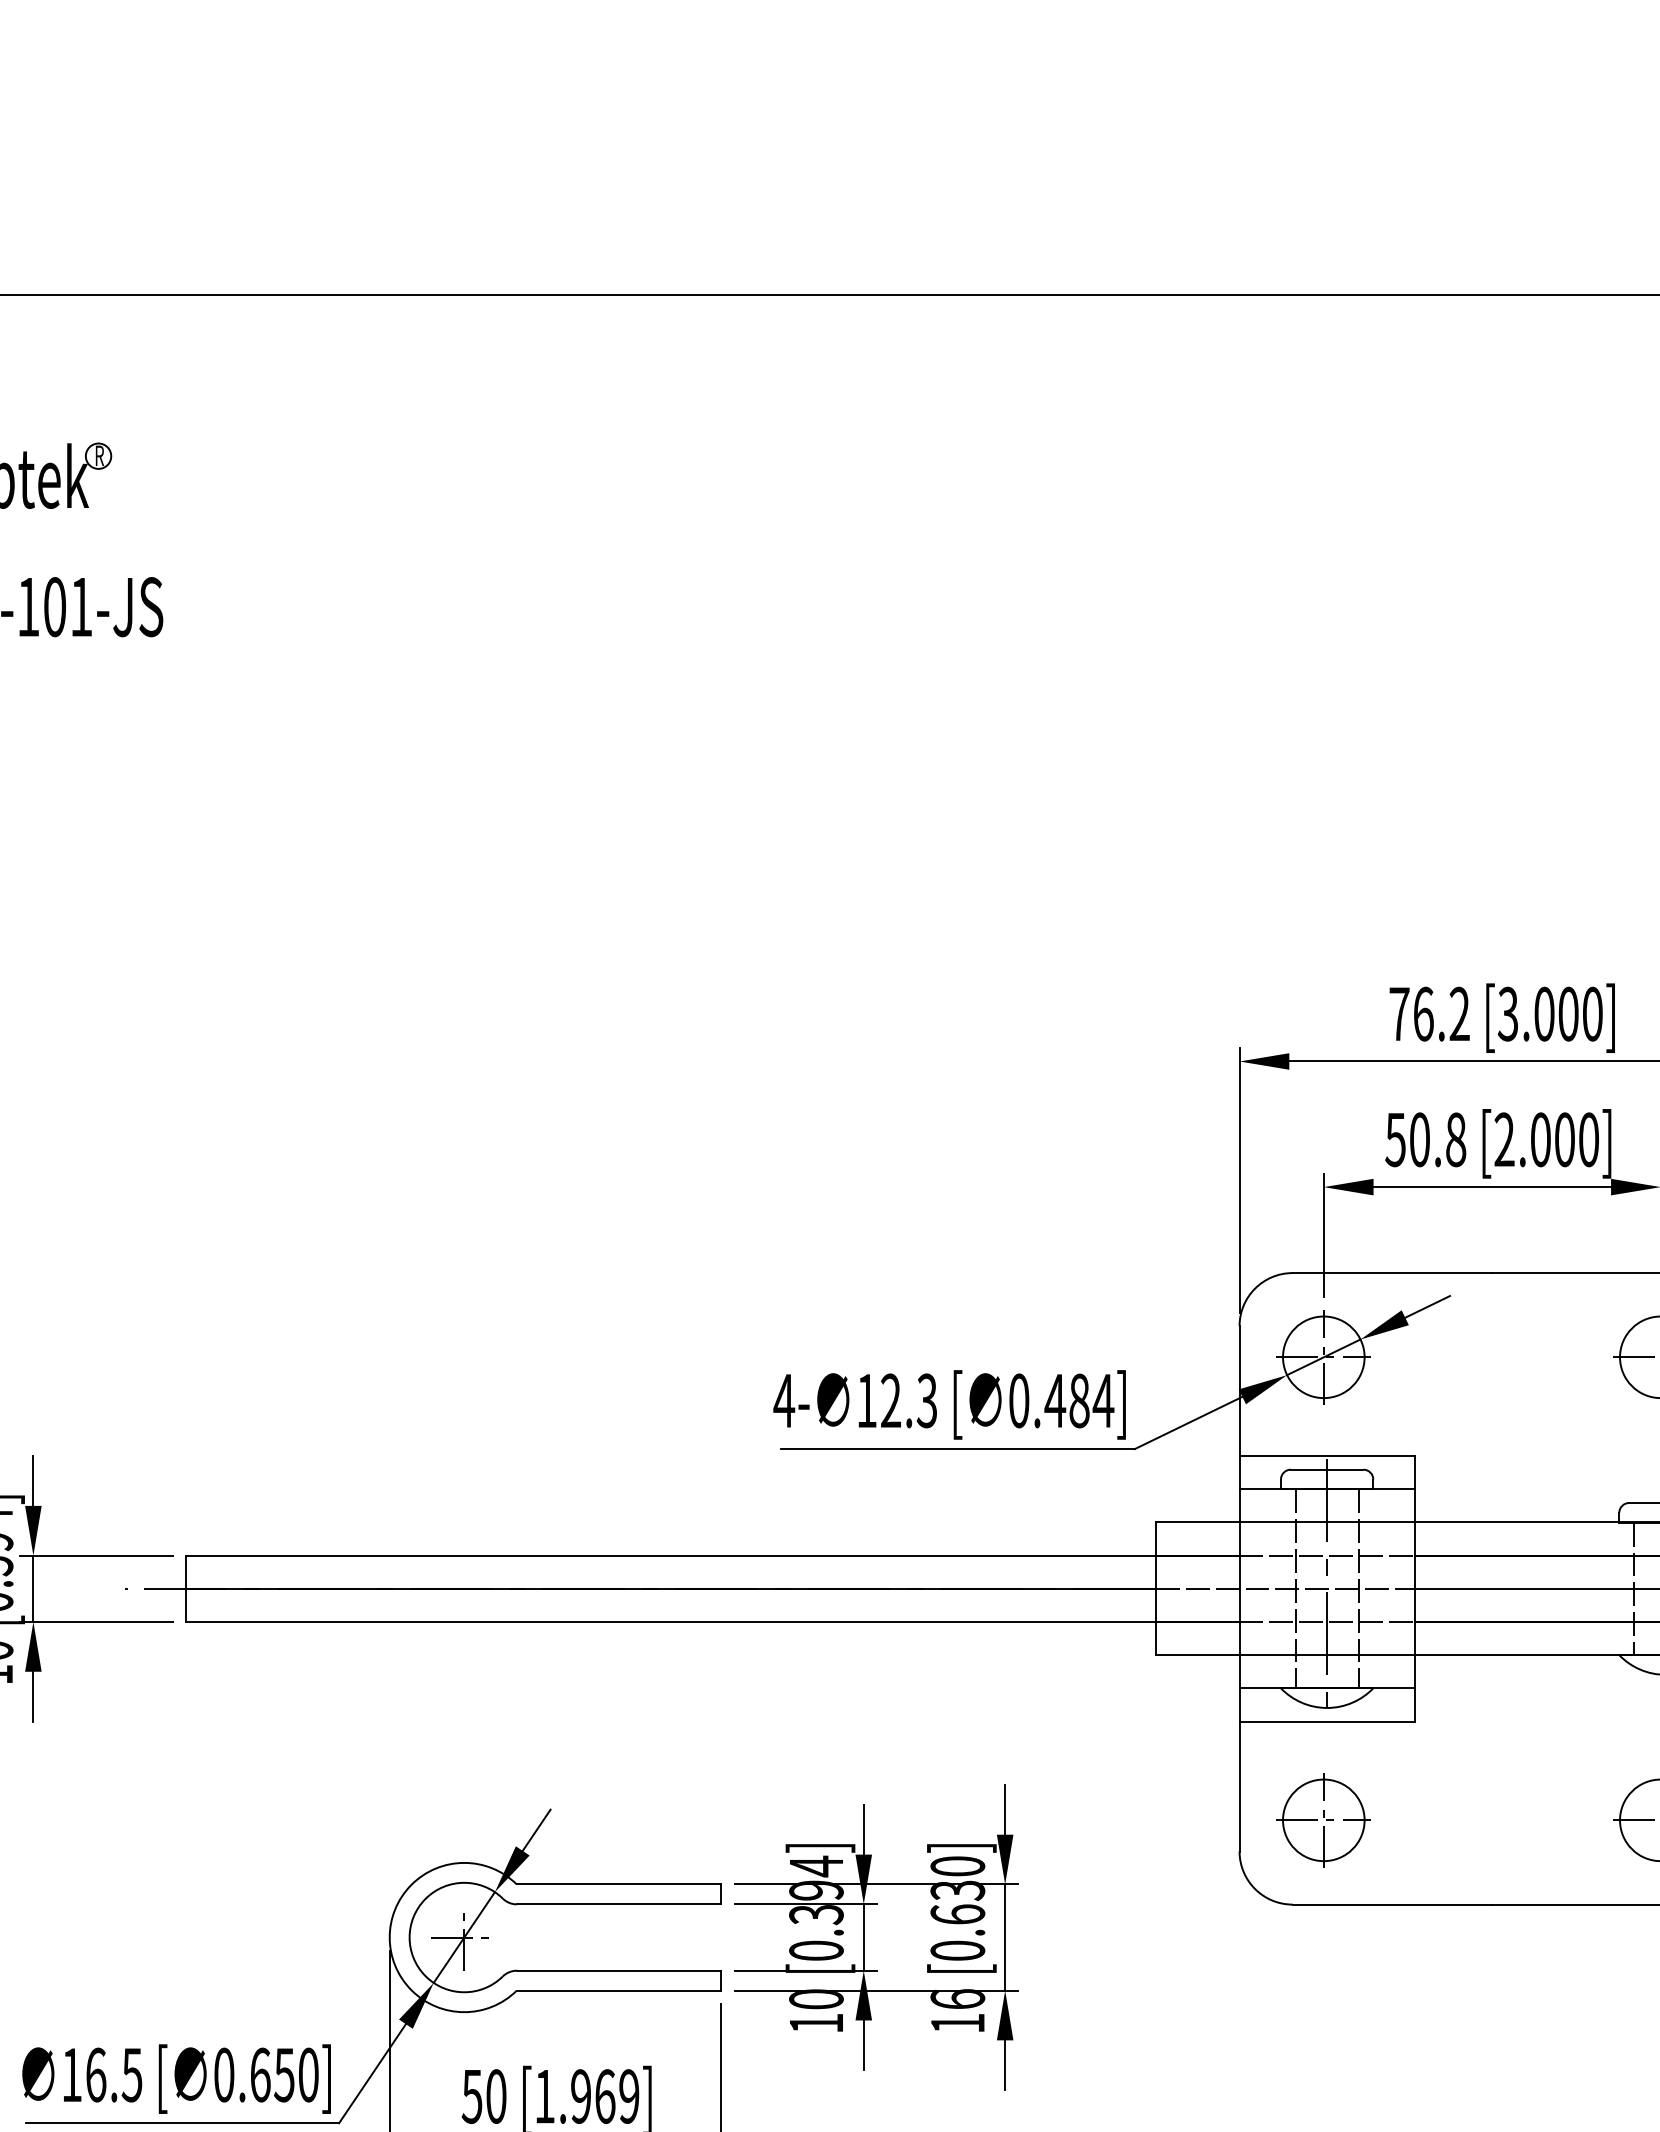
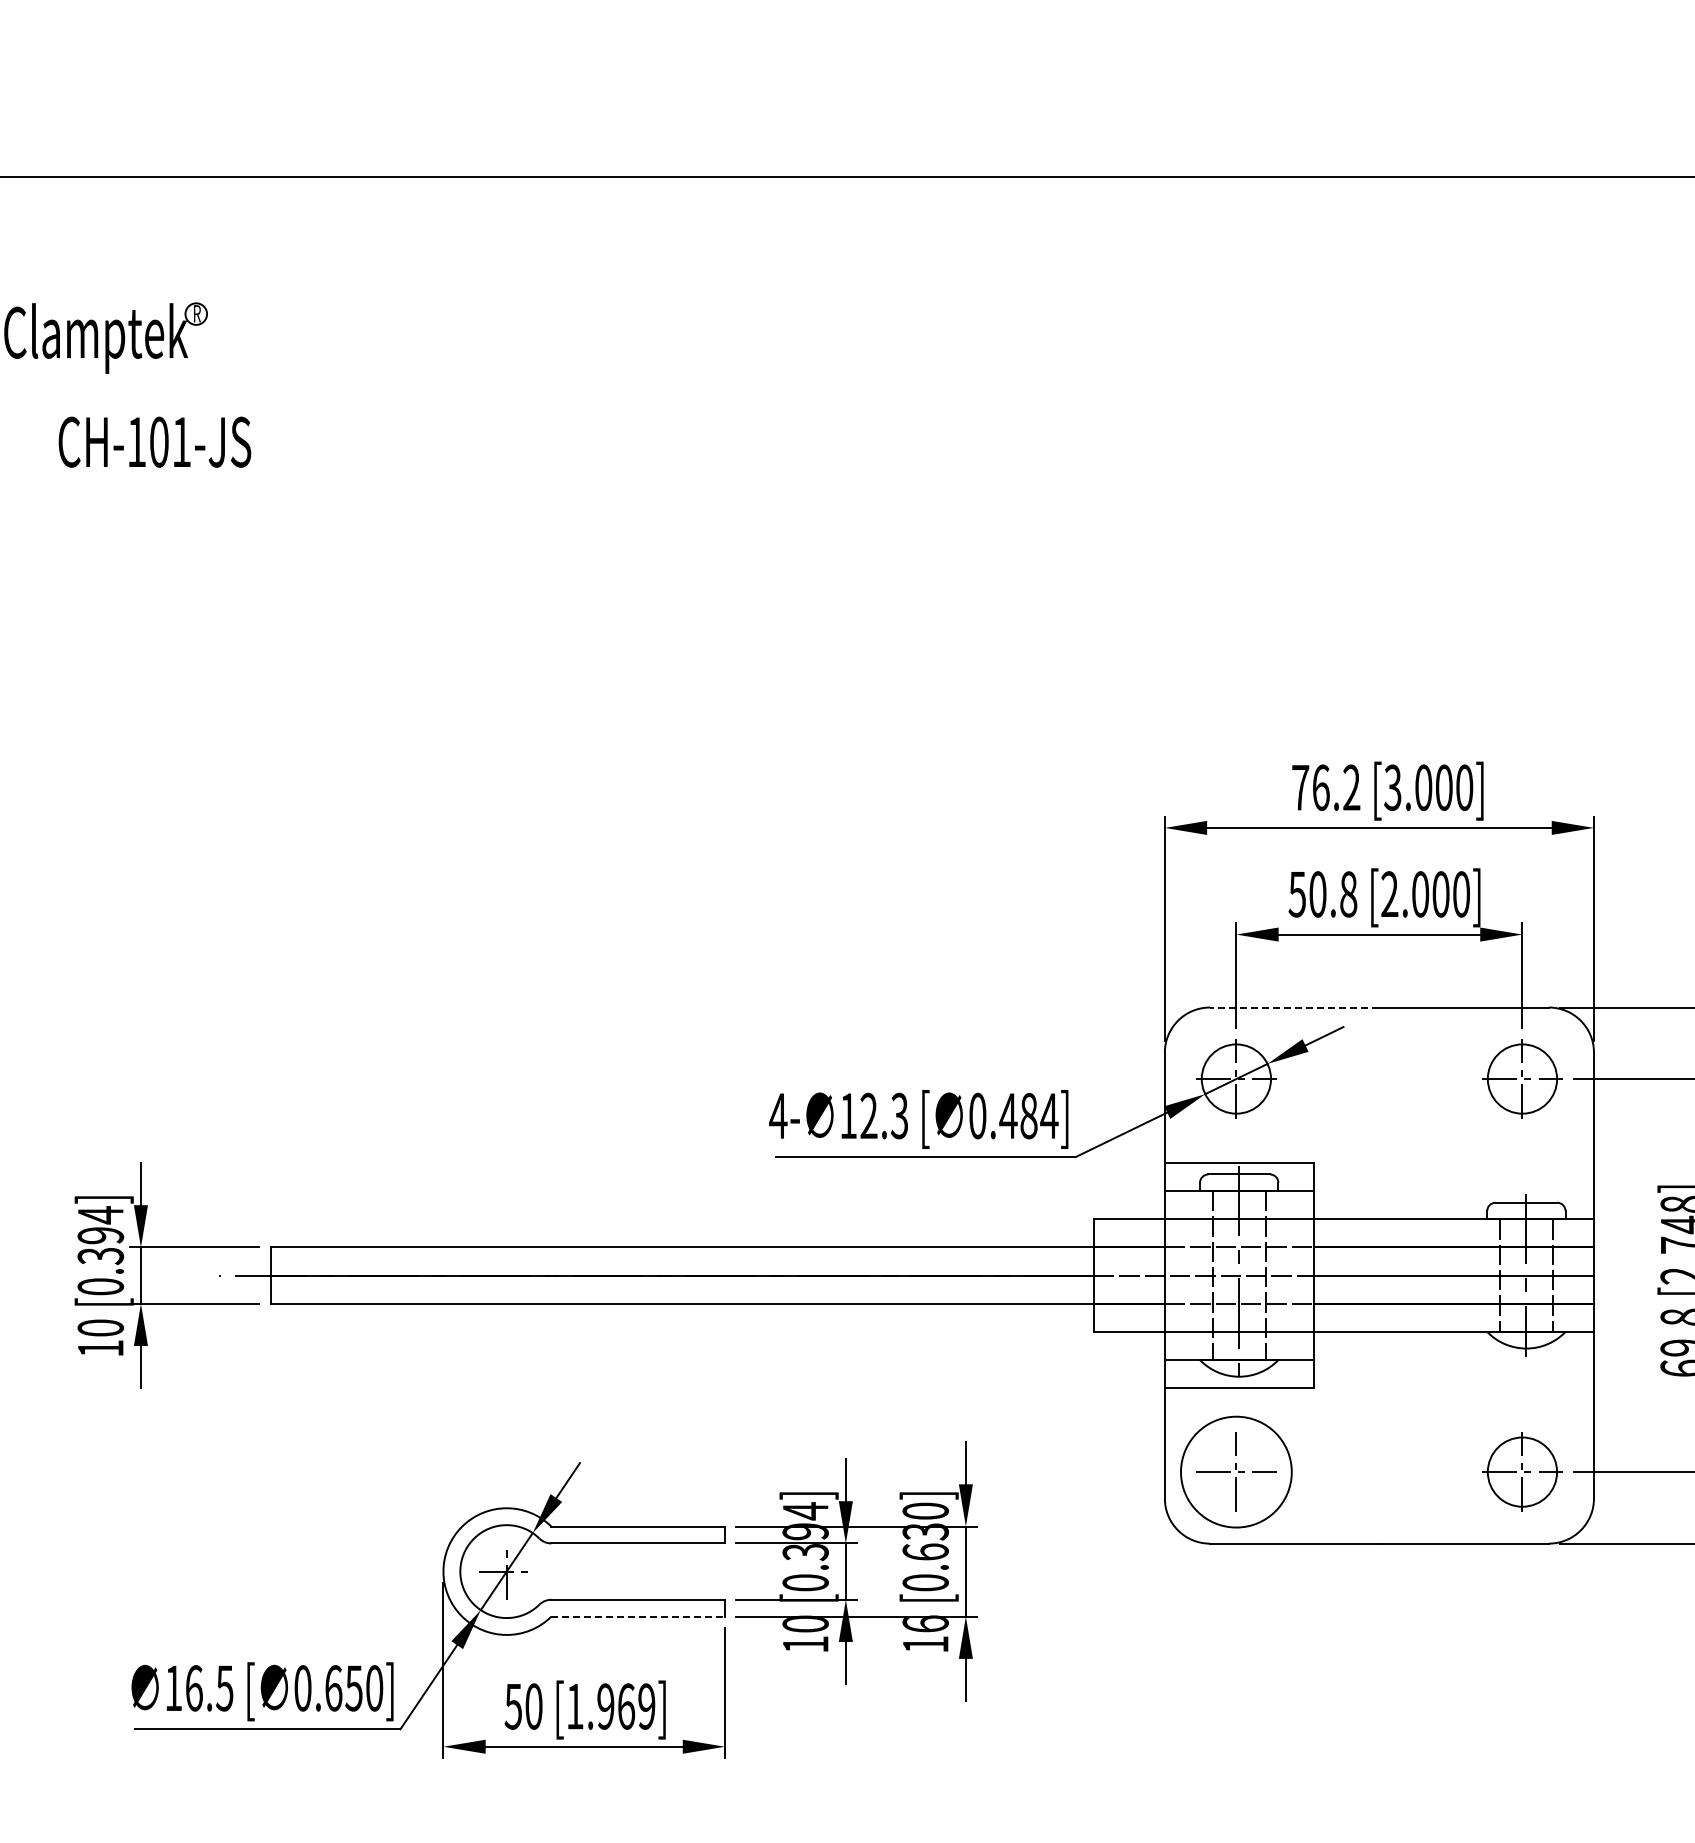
line: (1392, 1273) -> (1294, 1007), solid -> dashed
circle: (1323, 1819) -> (1236, 1471), size x1.6
line: (619, 1990) -> (638, 1616), solid -> dashed

